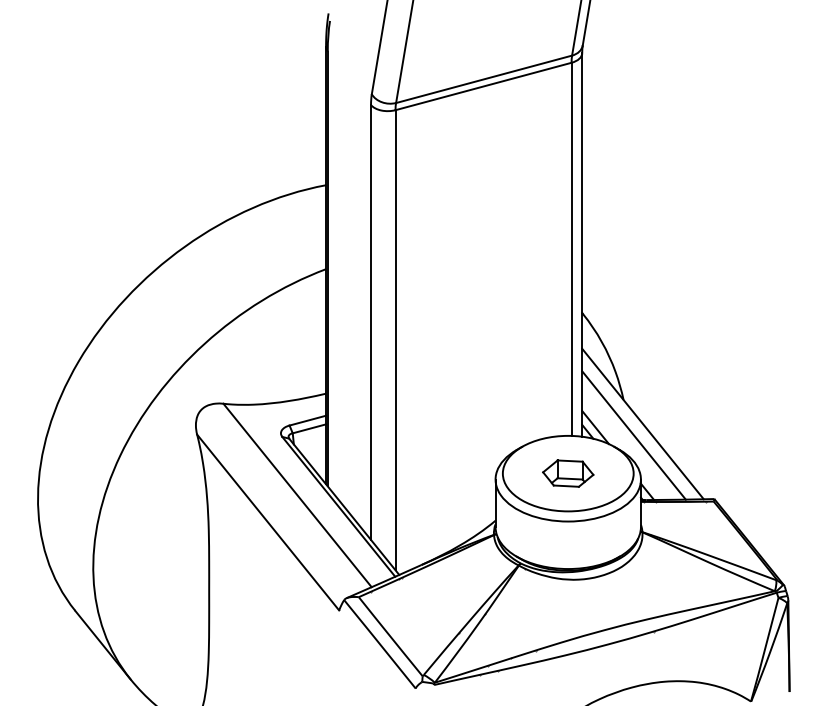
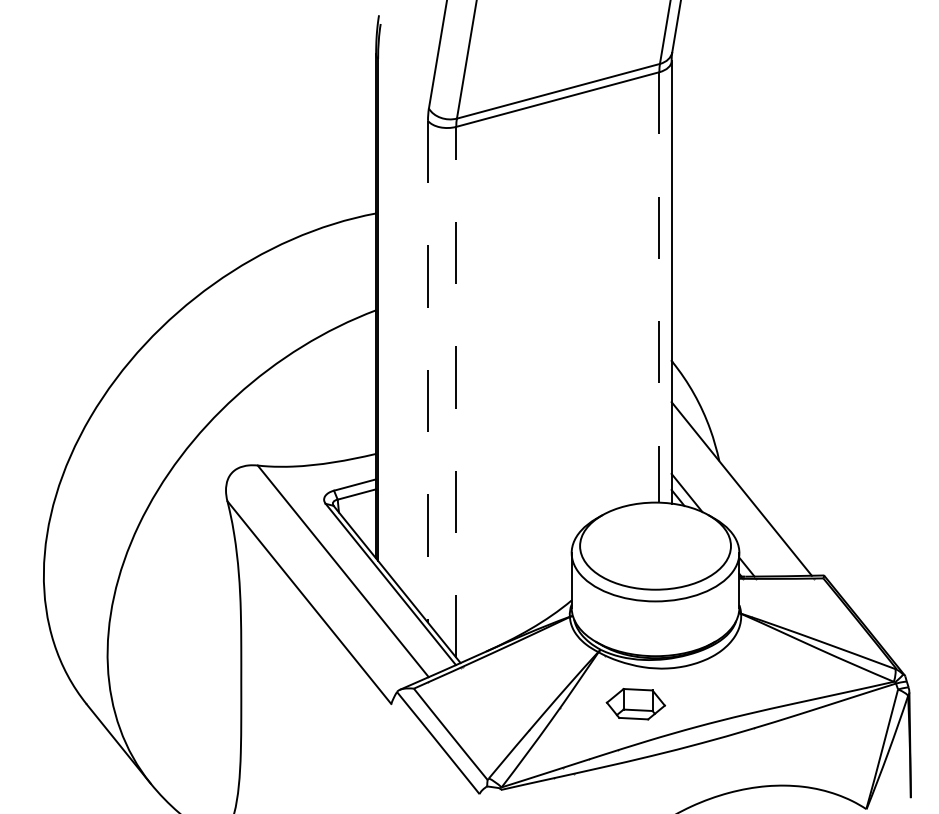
line: (571, 249) -> (659, 287), solid -> dashed
line: (371, 322) -> (428, 371), solid -> dashed
line: (395, 339) -> (456, 391), solid -> dashed
line: (633, 435) -> (730, 502), removed
part: (568, 473) -> (636, 704), moved

